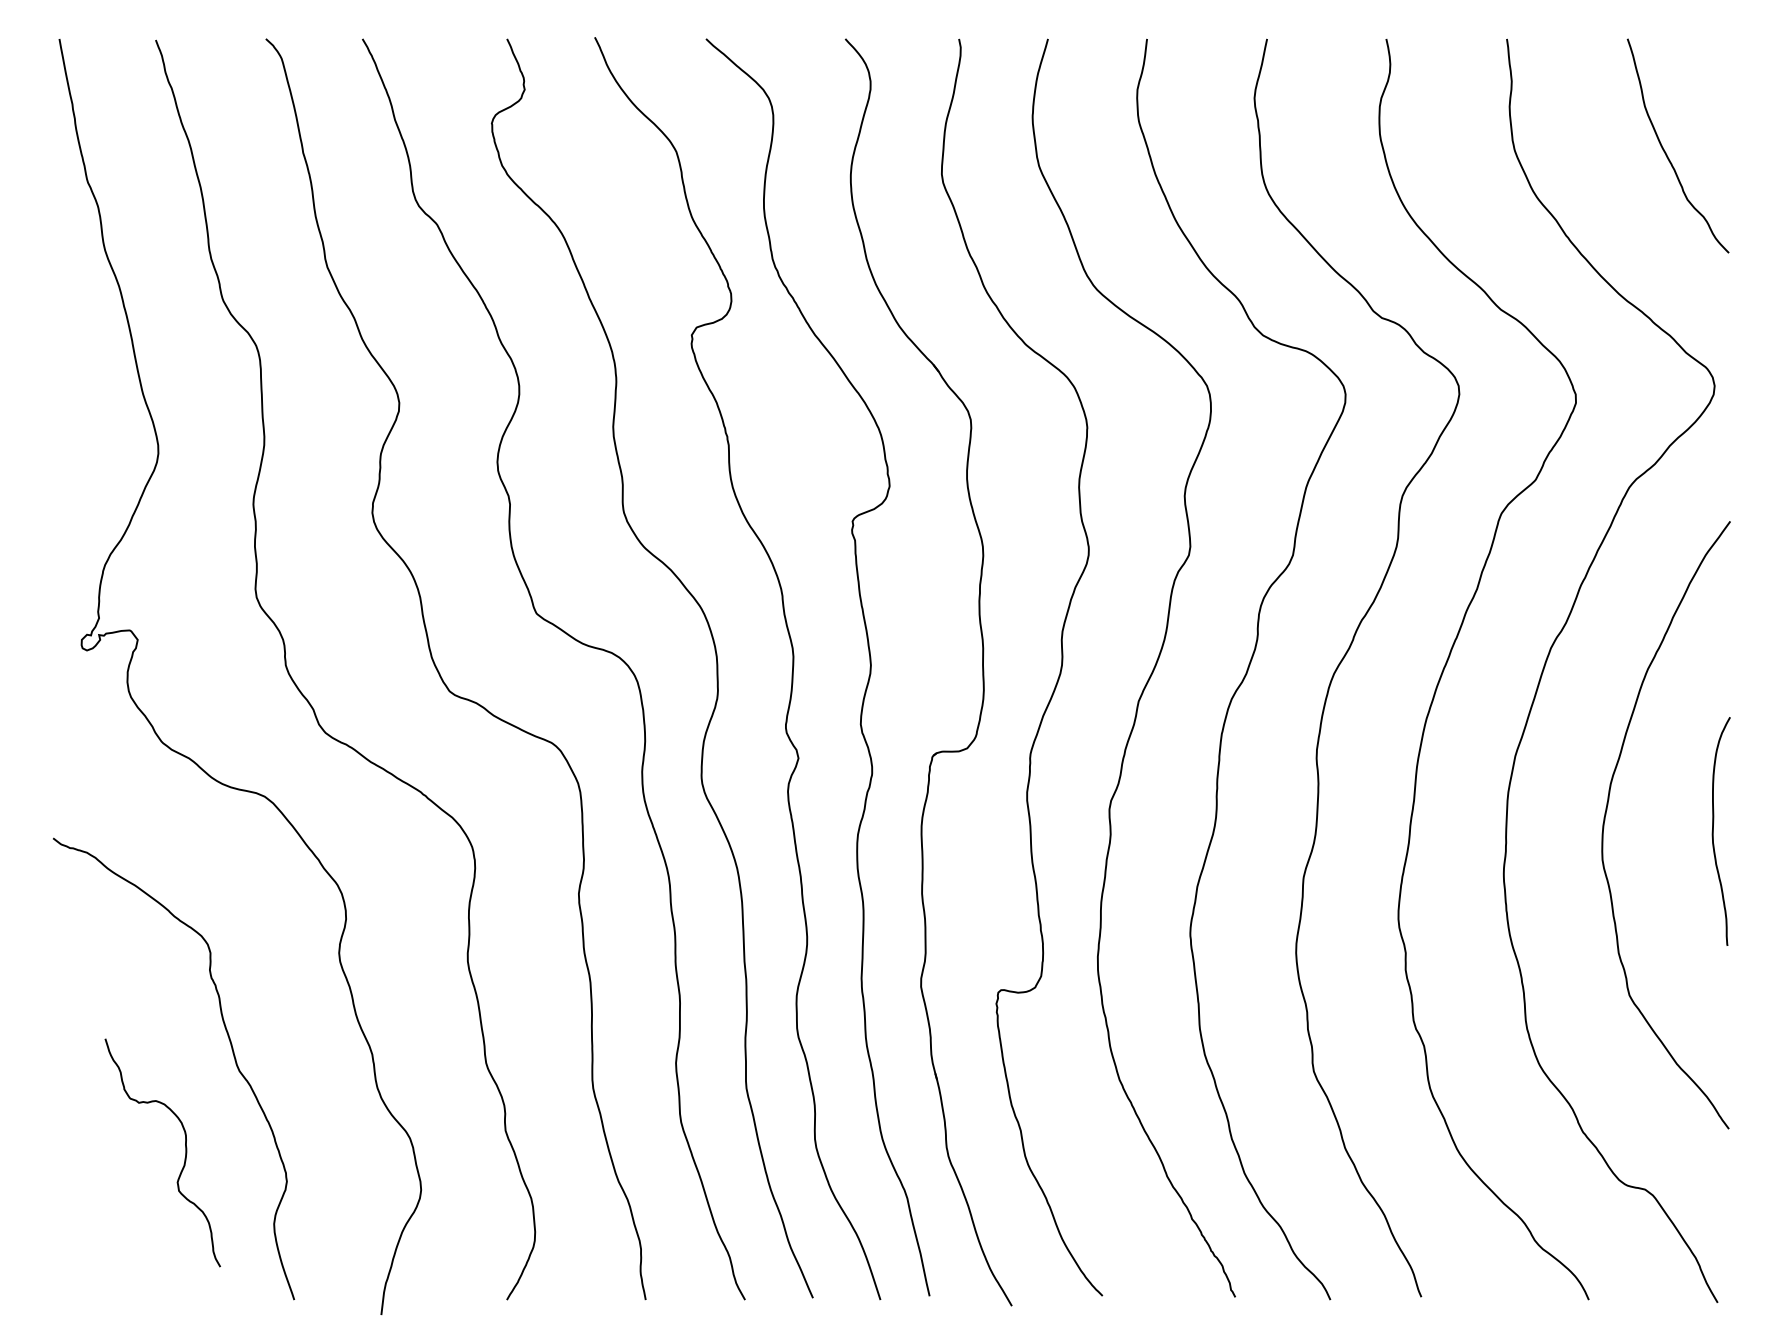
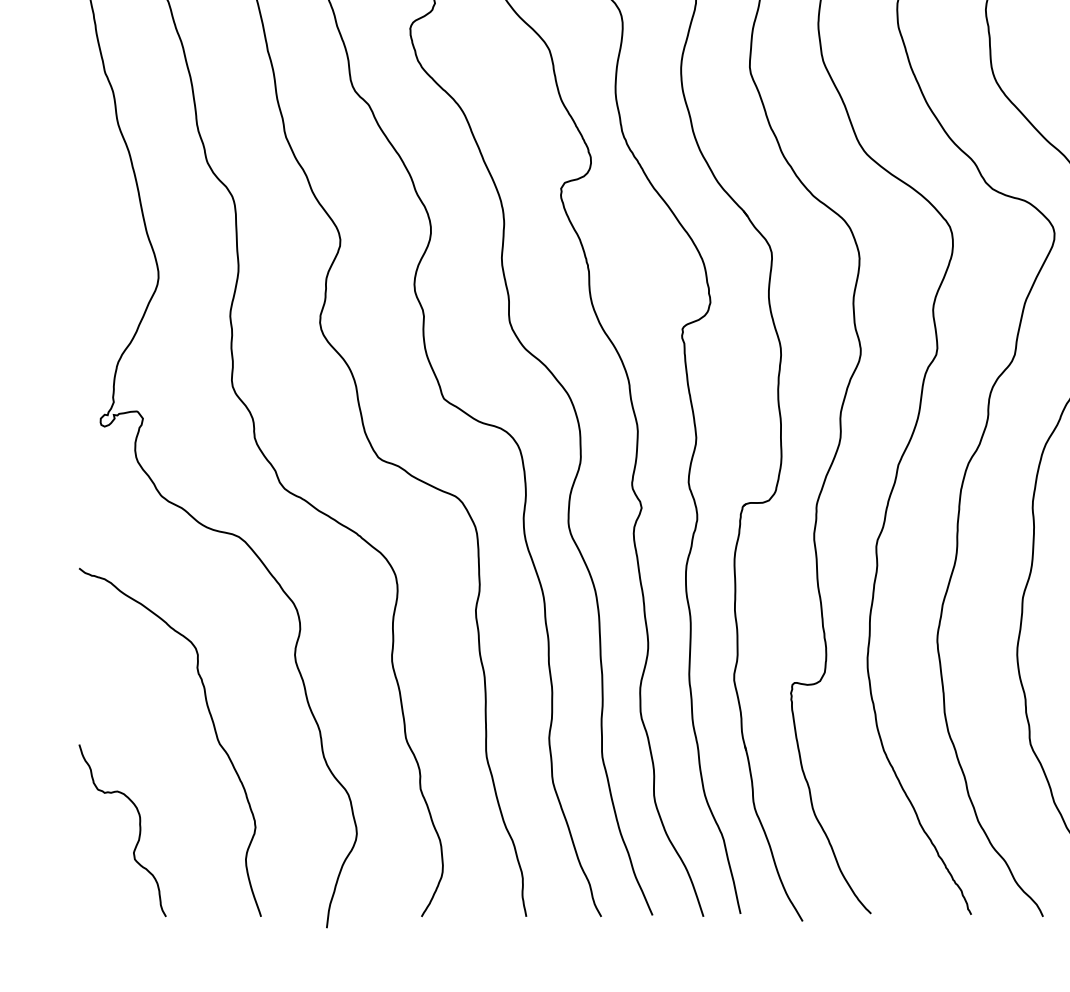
curve: (184, 1158) -> (139, 834), moved

